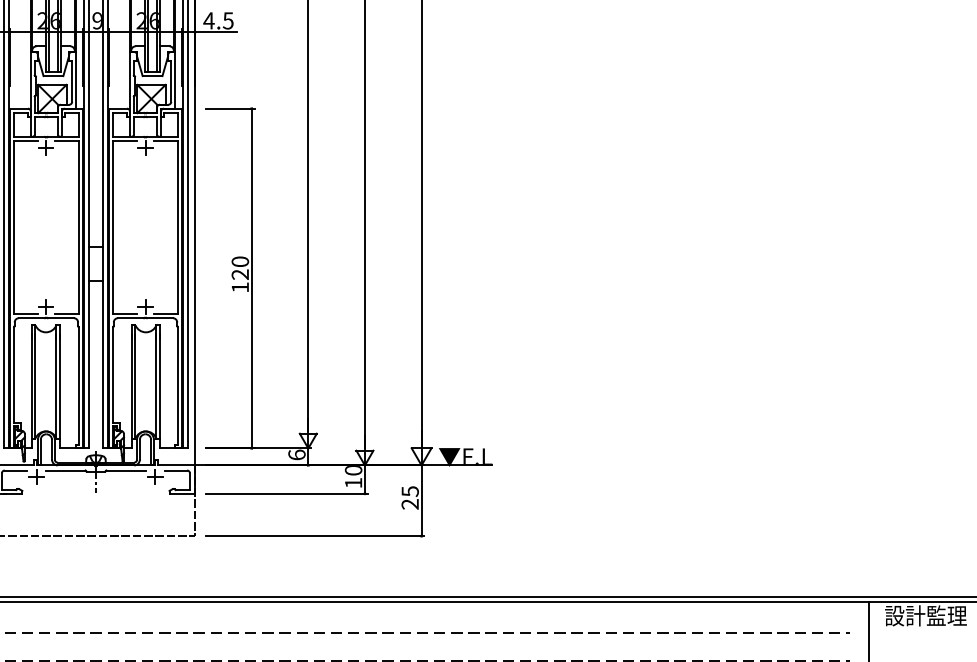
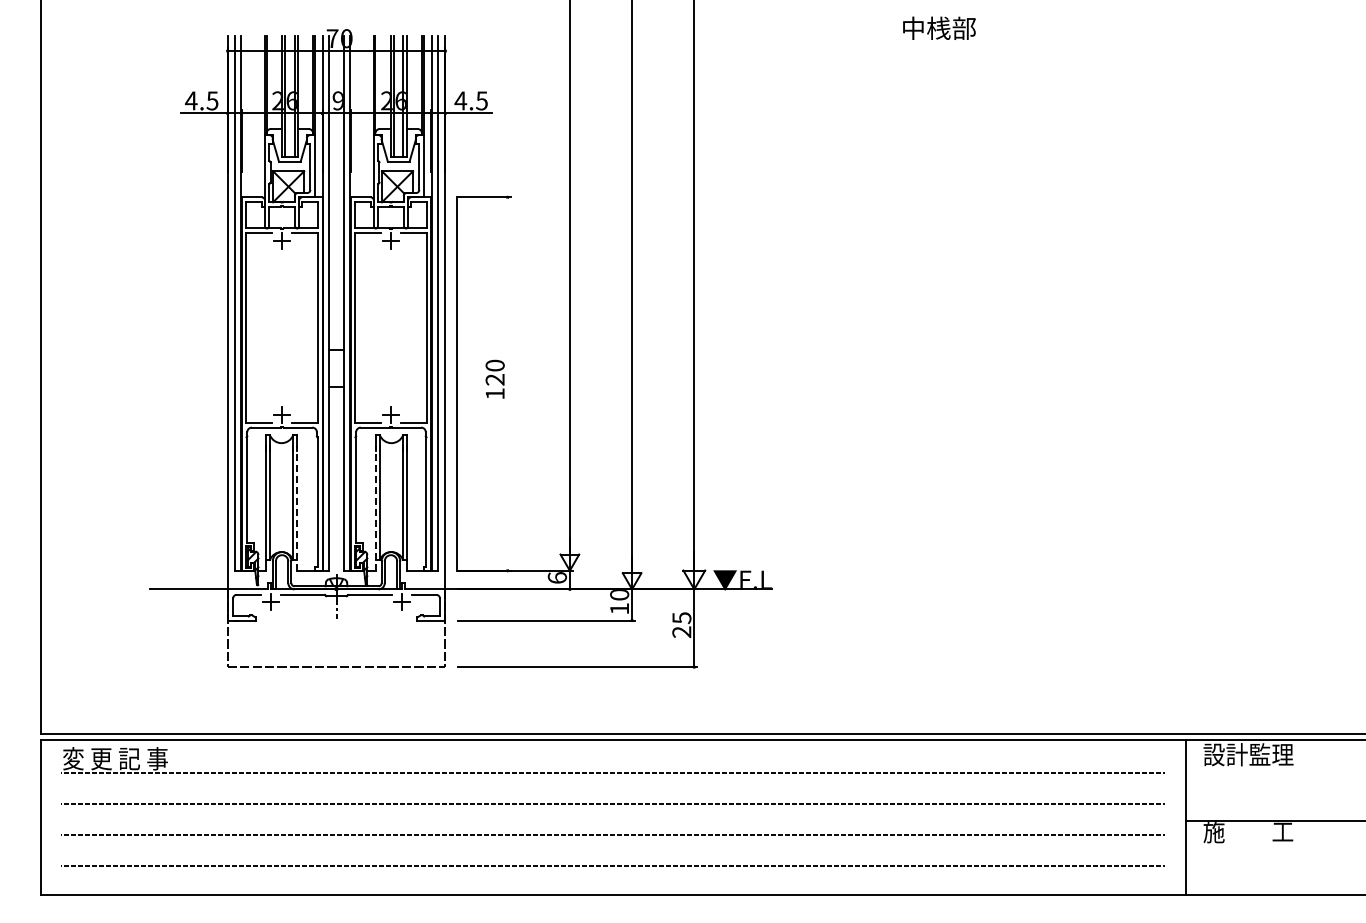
line: (251, 278) -> (456, 383), moved
line: (60, 391) -> (297, 508), solid -> dashed
line: (131, 391) -> (375, 508), solid -> dashed

